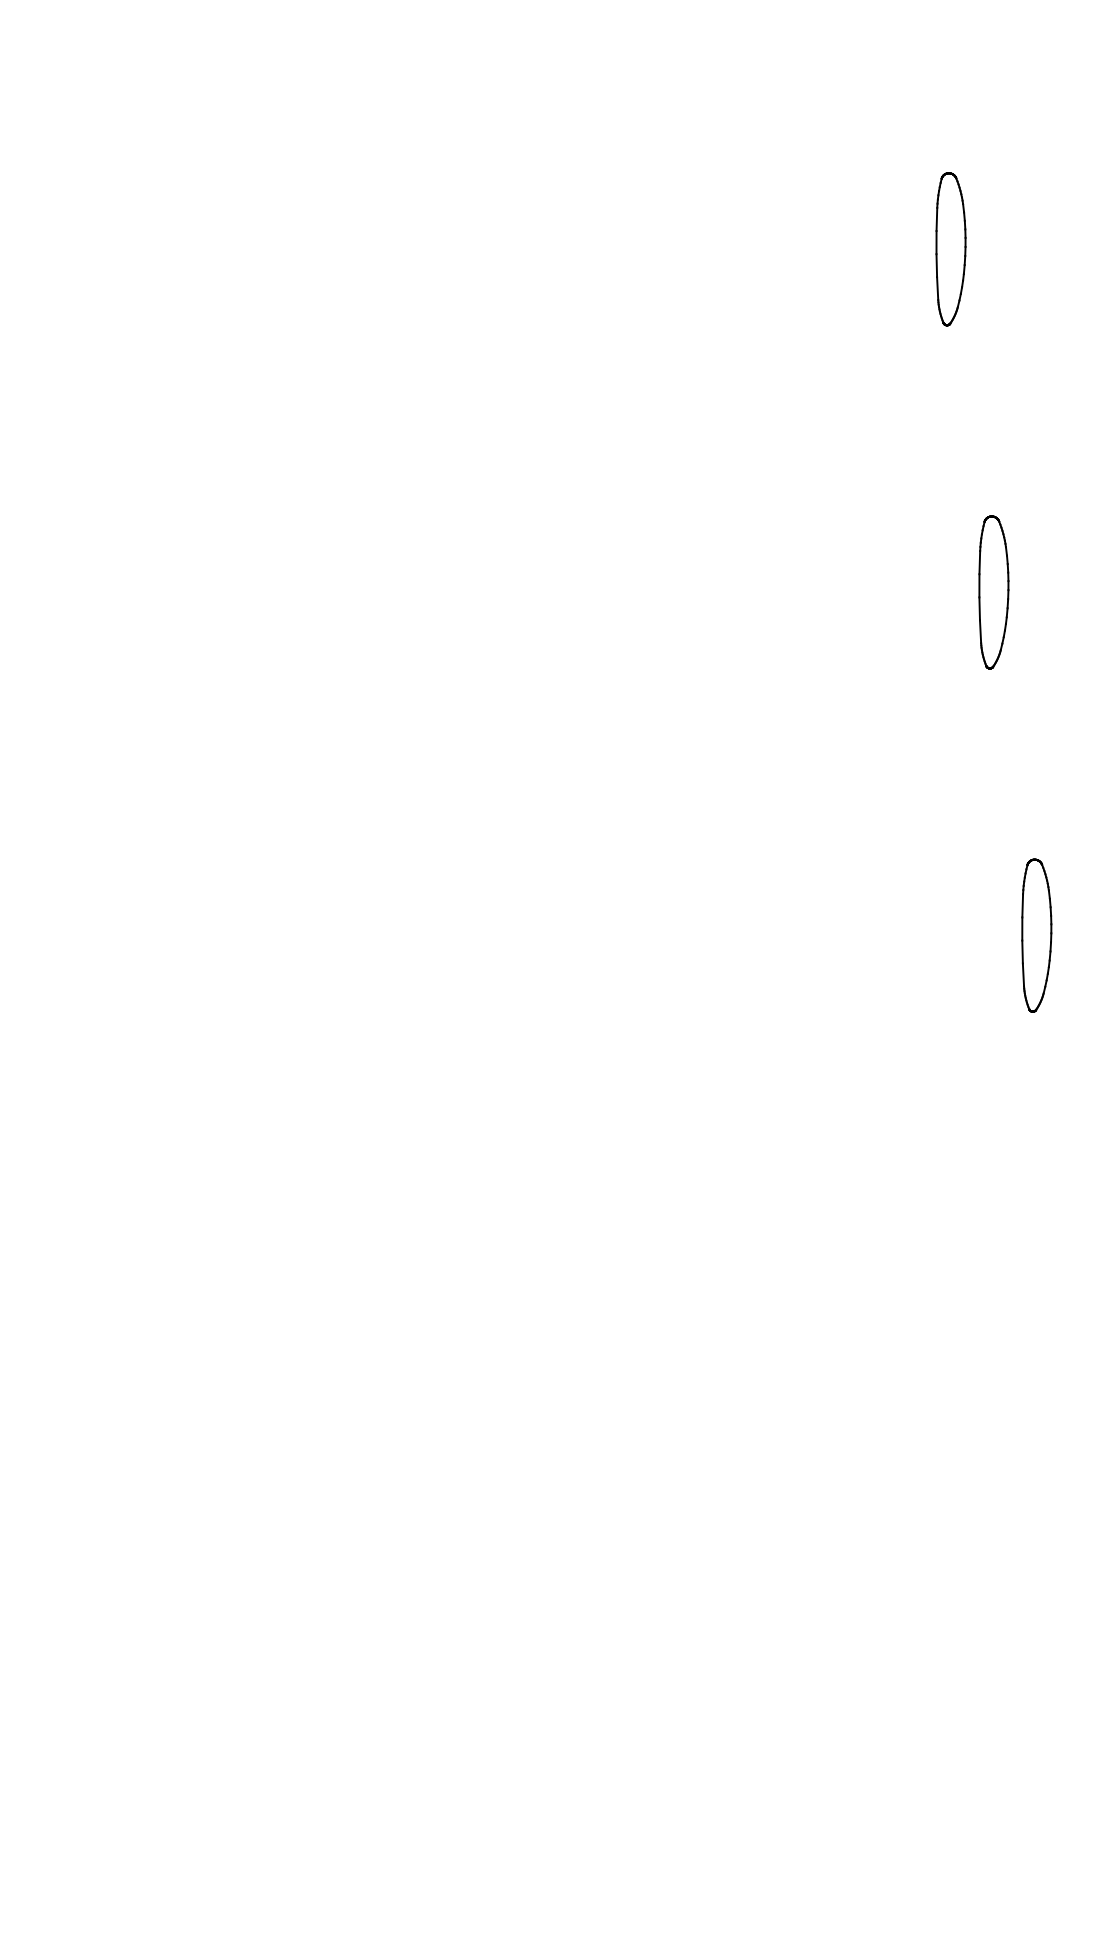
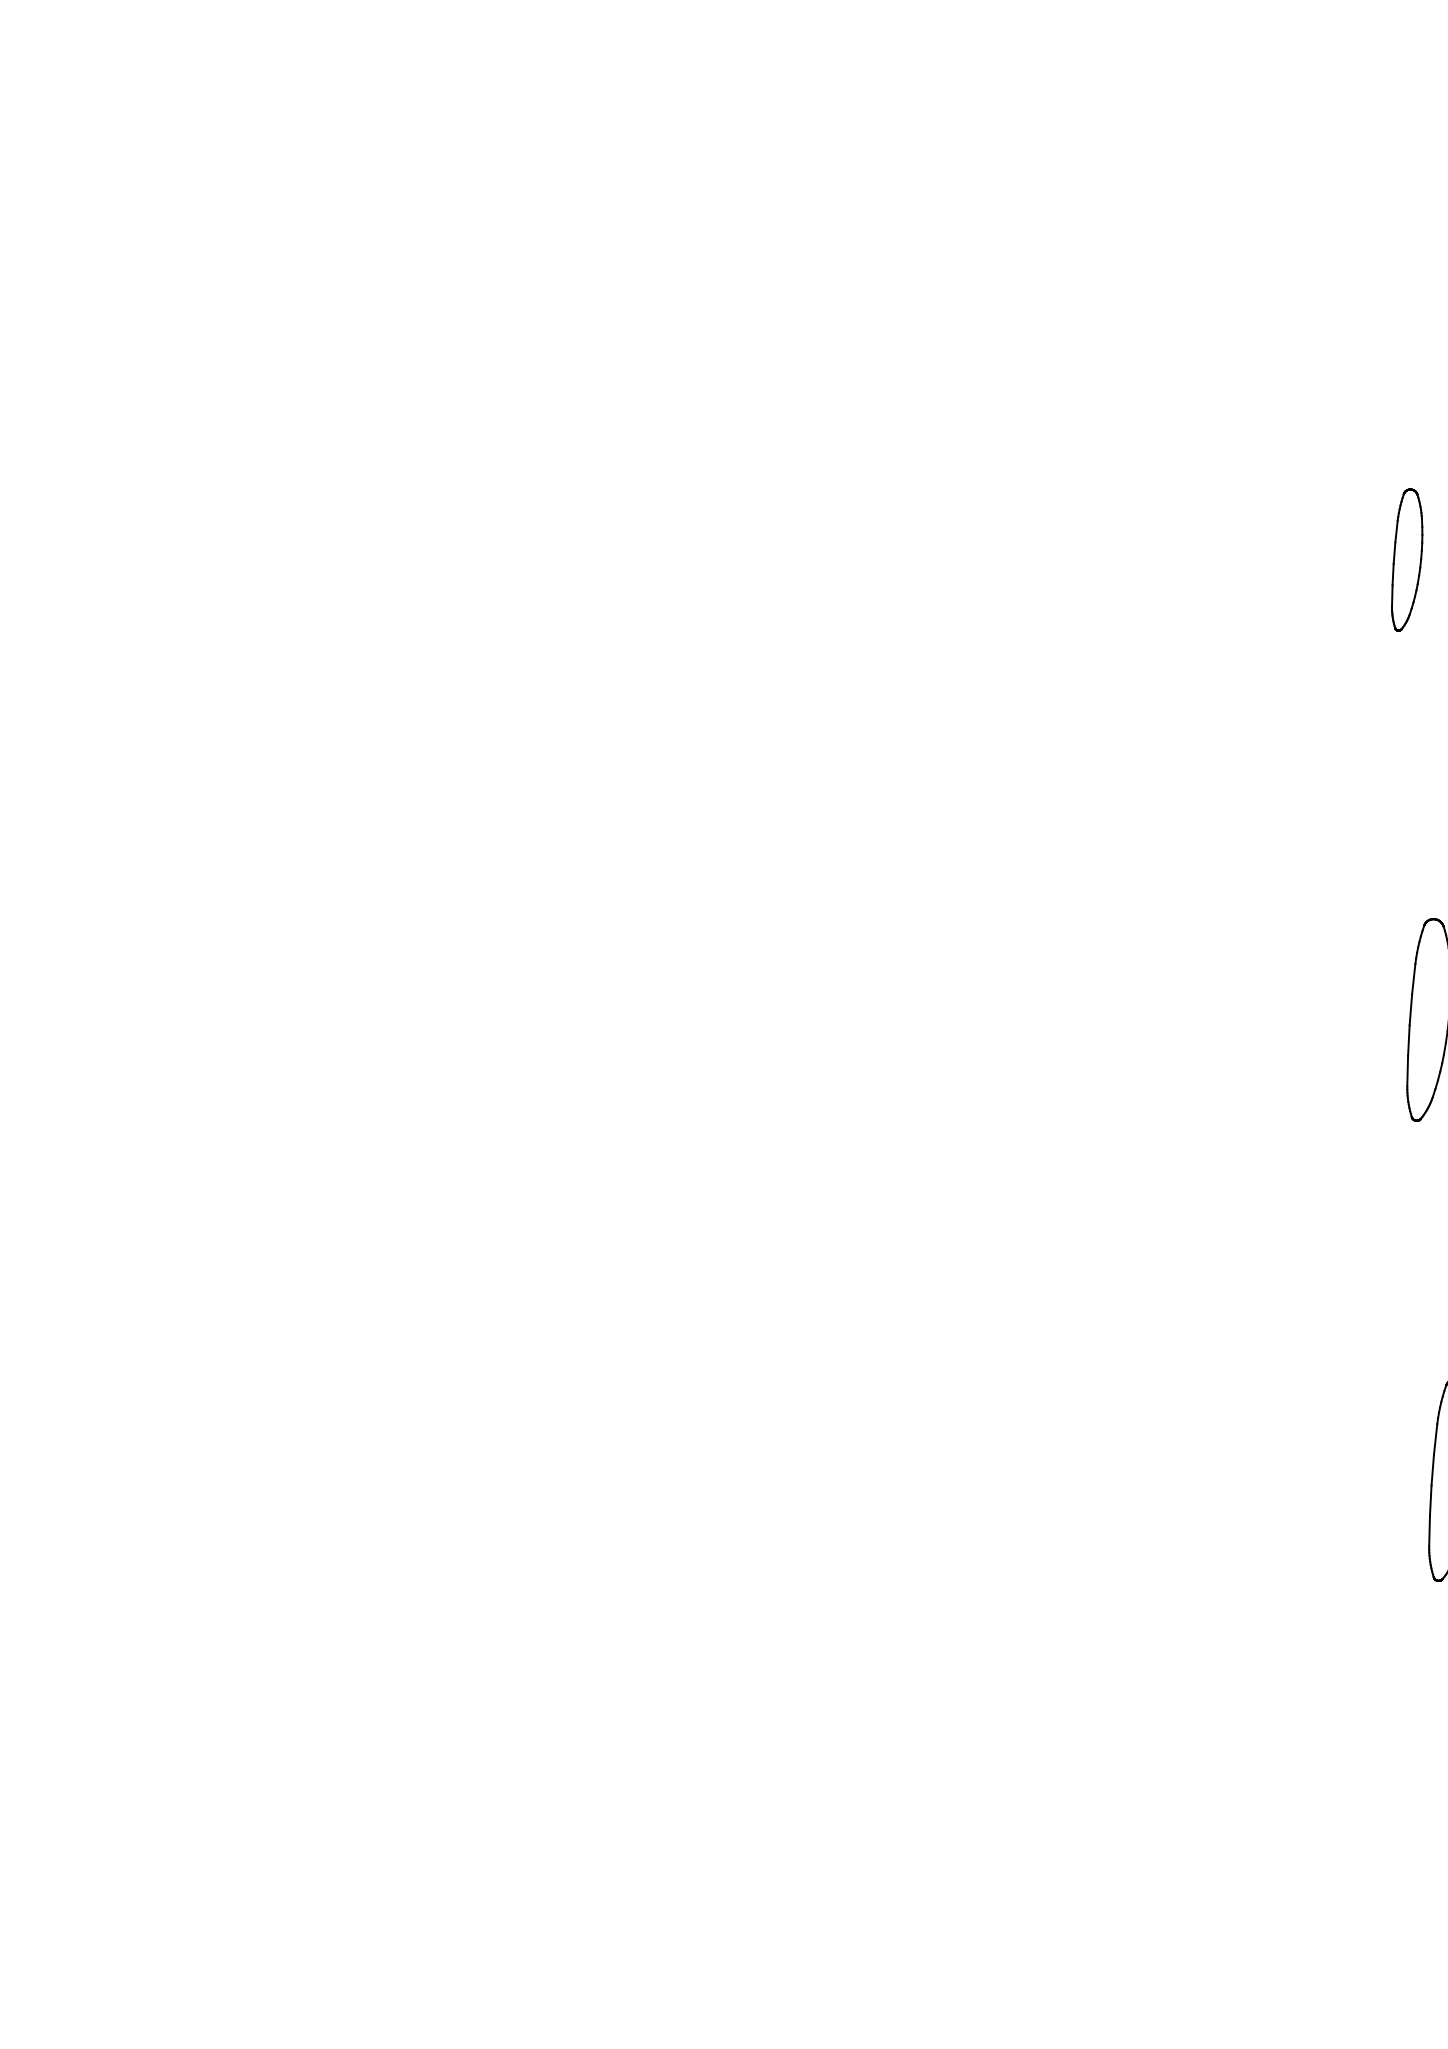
part: (950, 249) -> (1406, 560), size x0.7

